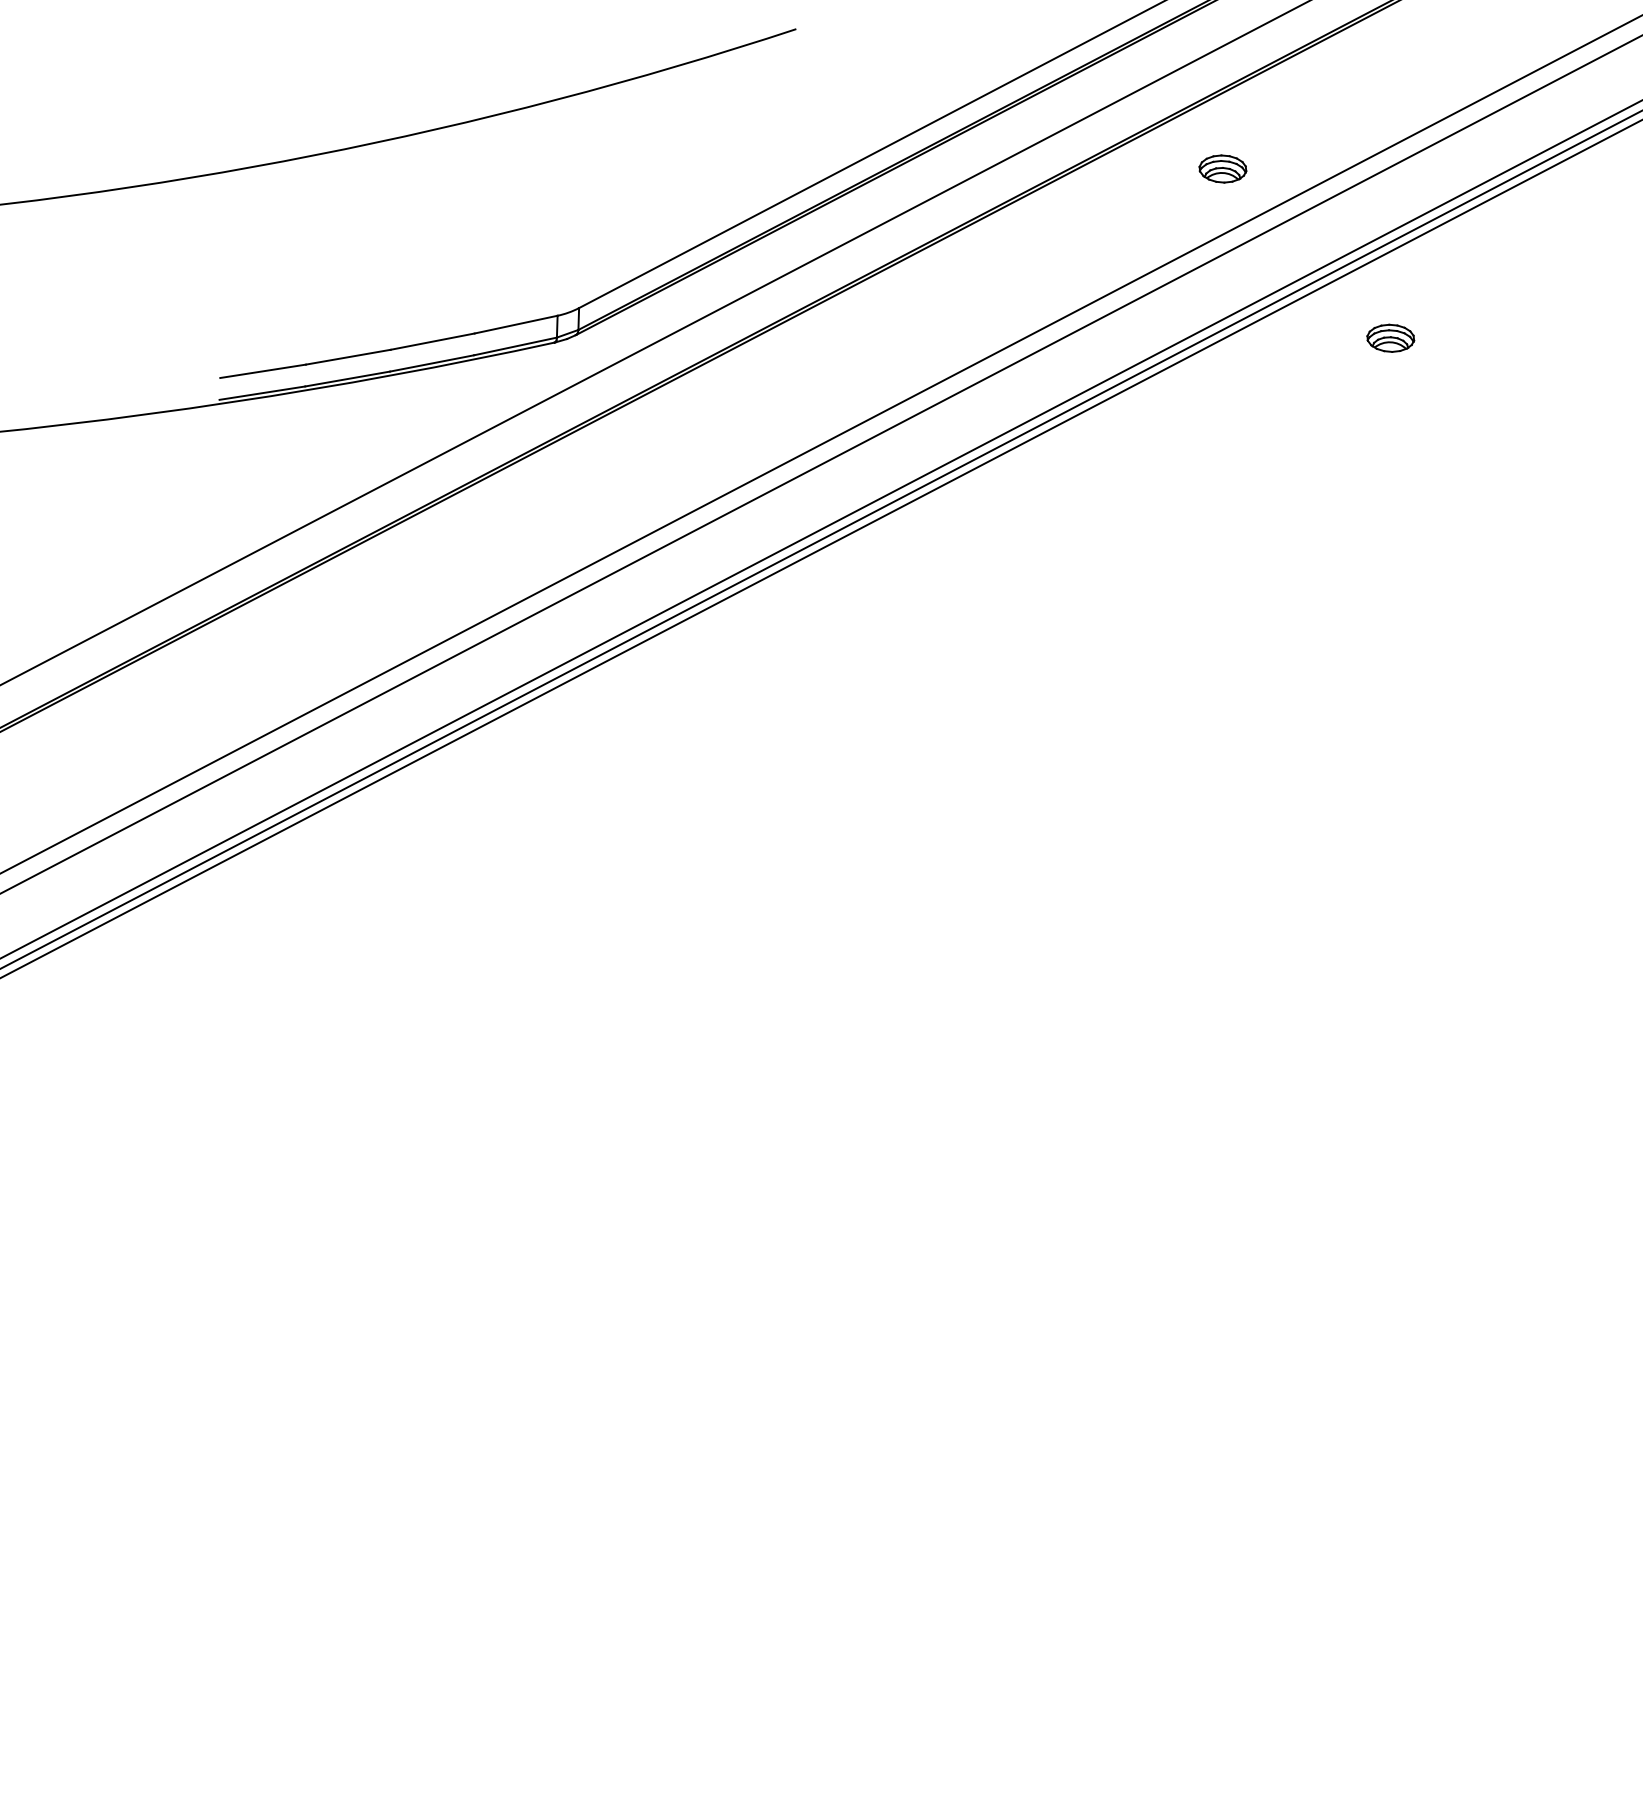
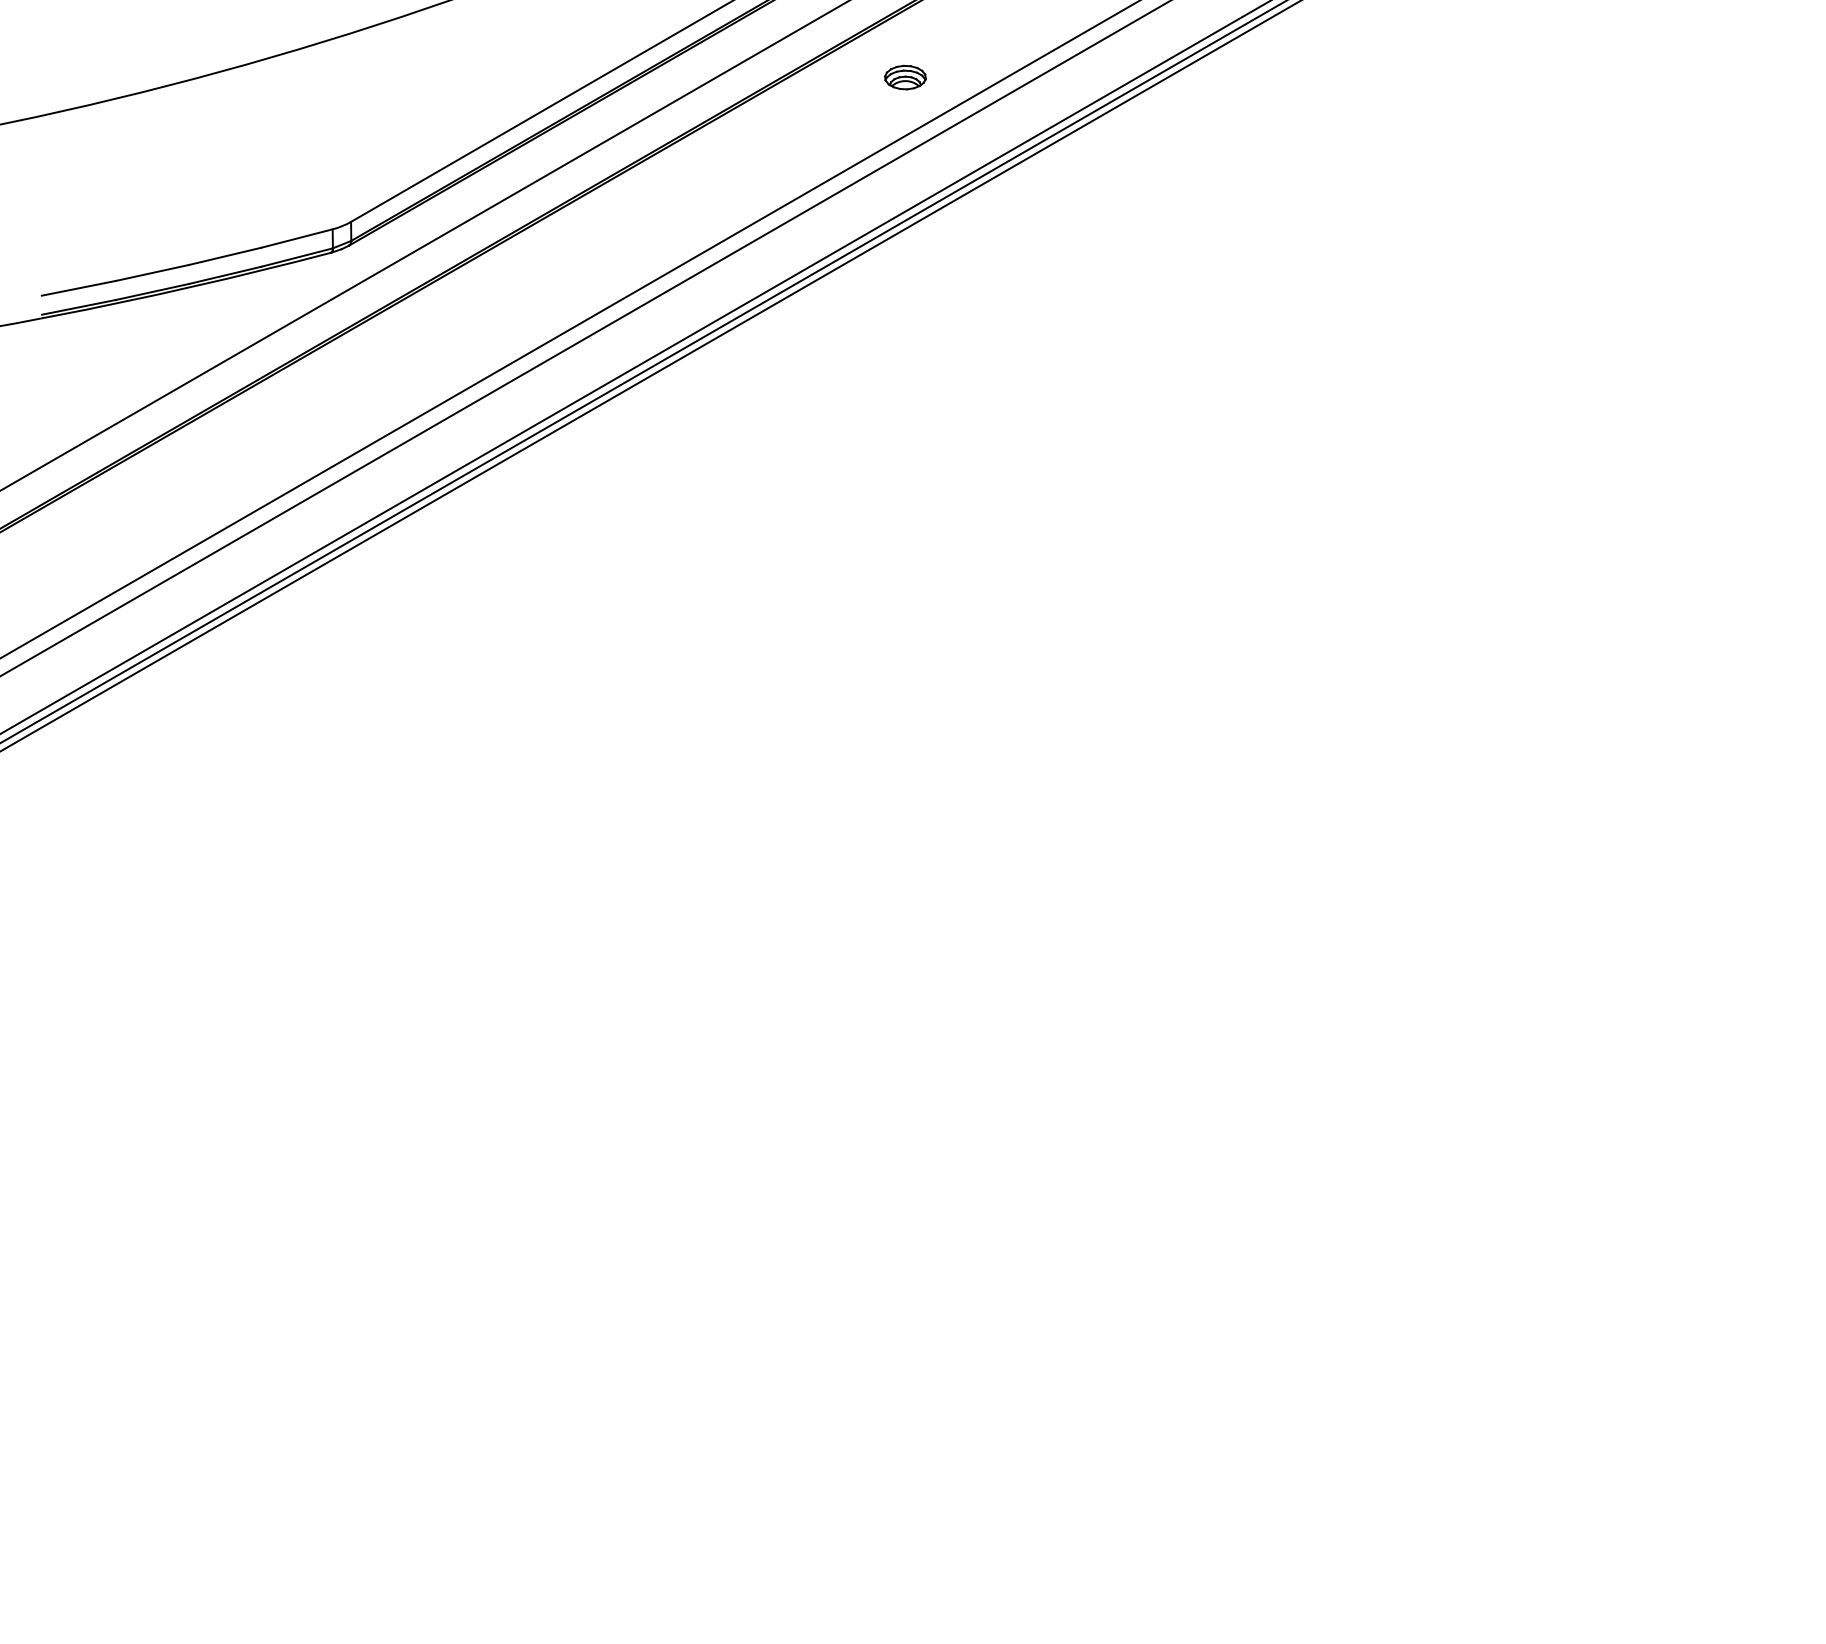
part: (1390, 338) -> (1057, 218), removed

